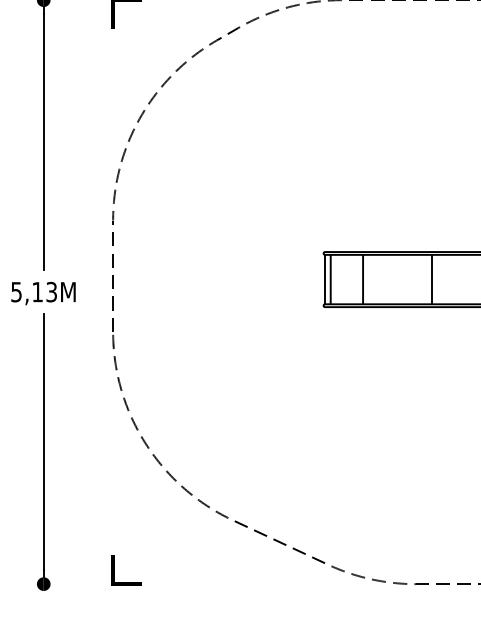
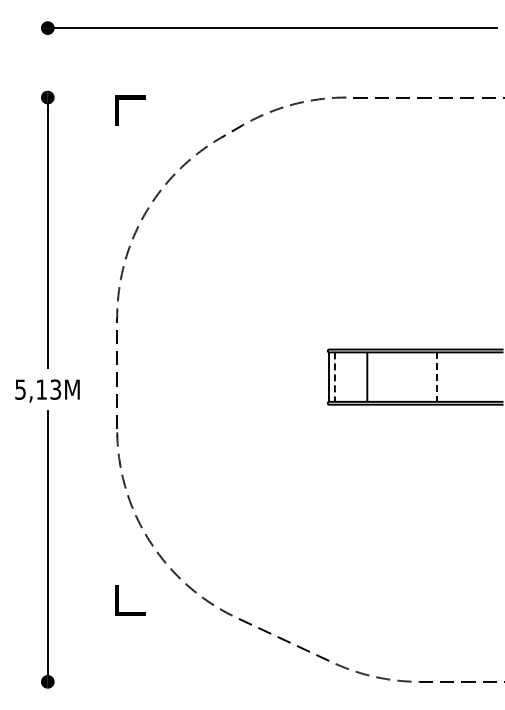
line: (330, 279) -> (334, 377), solid -> dashed
line: (432, 279) -> (436, 377), solid -> dashed
line: (114, 570) -> (118, 600), moved

